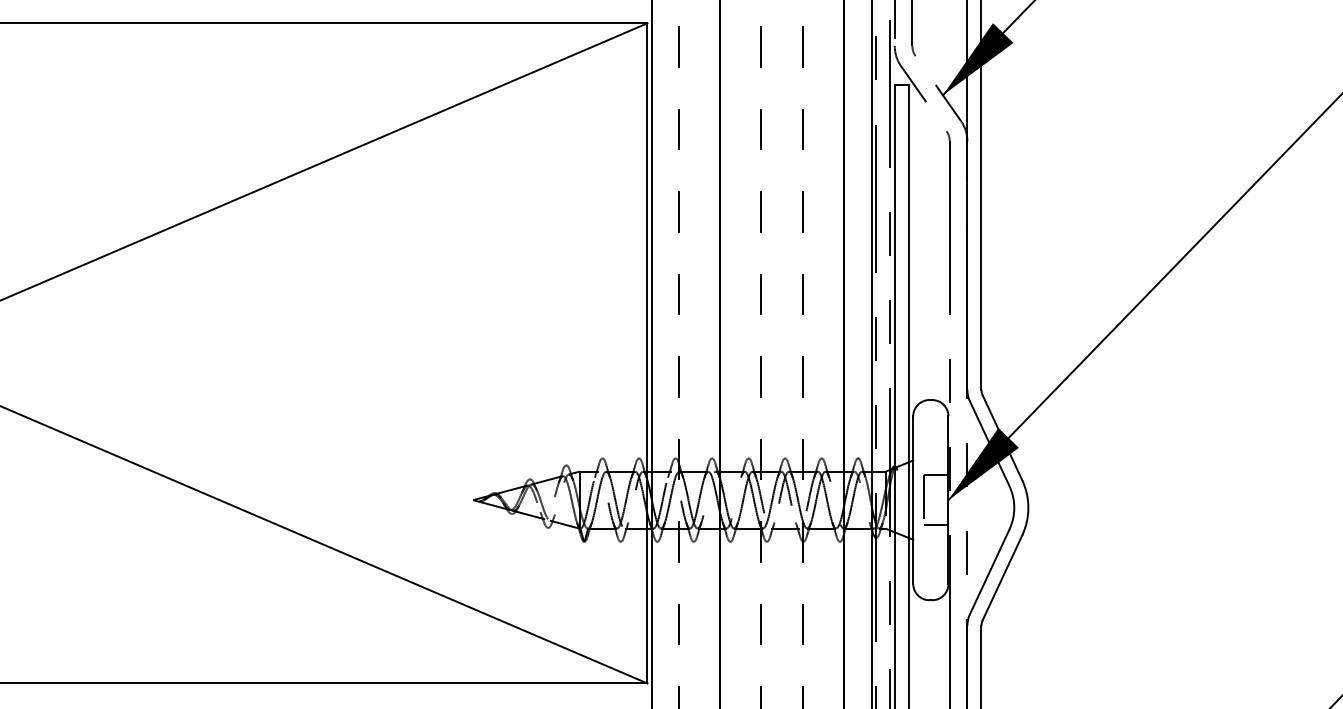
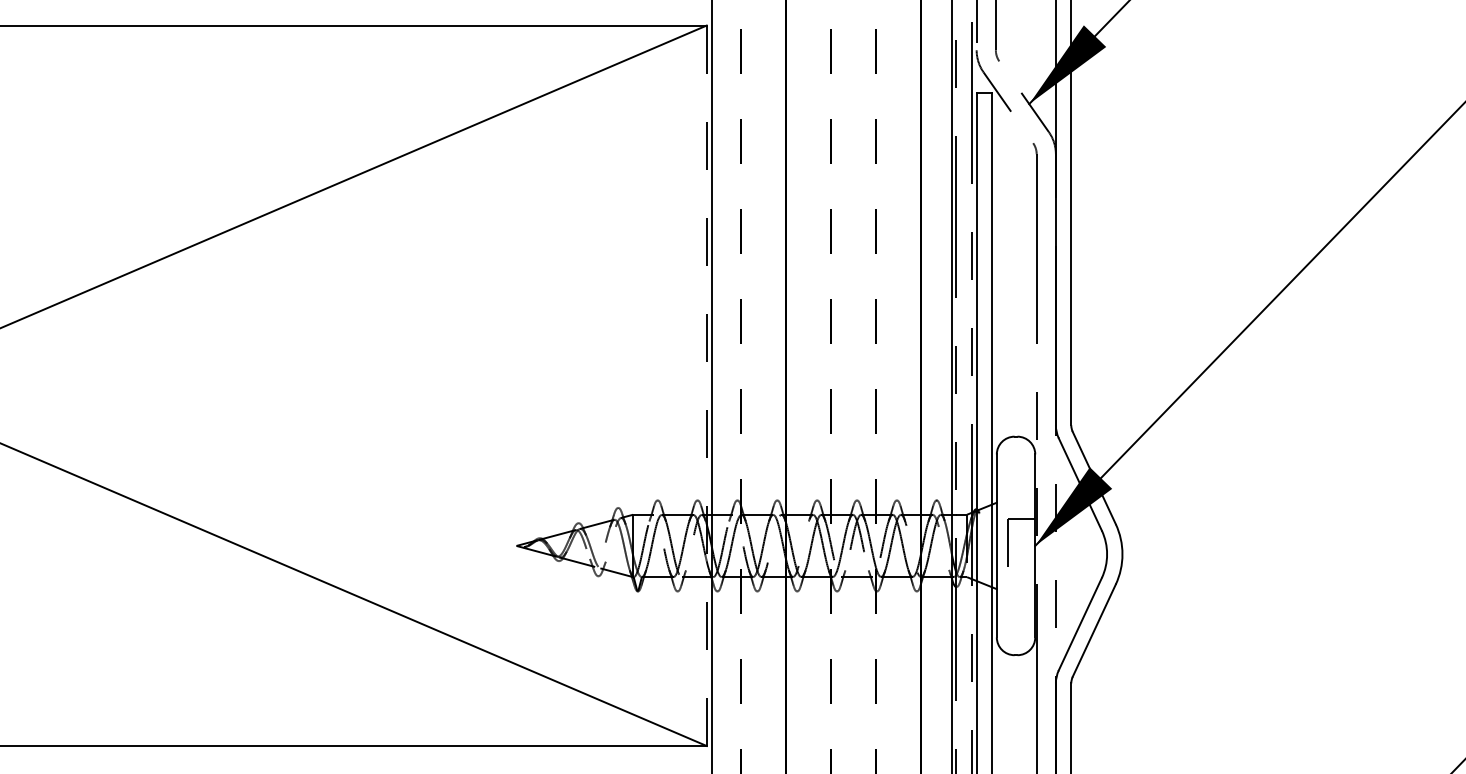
line: (647, 353) -> (706, 385), solid -> dashed
line: (935, 525) -> (1021, 573), removed

